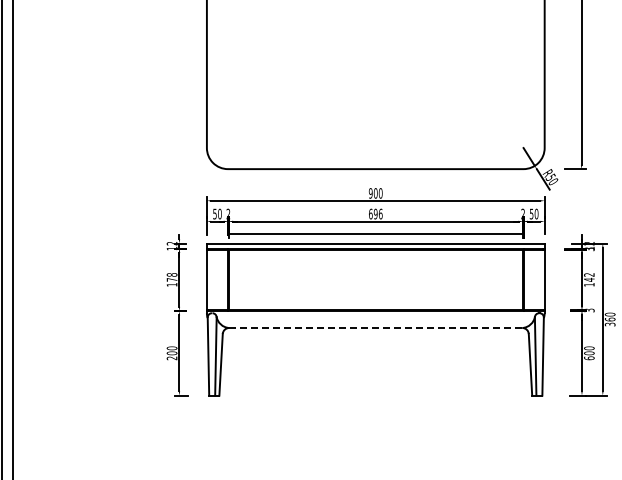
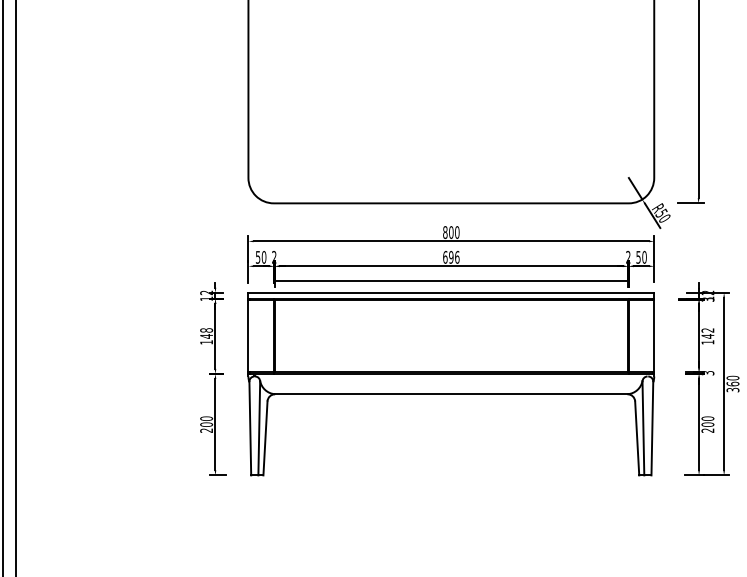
text: (370, 193) -> (444, 232), 900 -> 800
text: (171, 279) -> (205, 335), 178 -> 148
line: (375, 328) -> (450, 394), dashed -> solid
text: (589, 358) -> (708, 430), 600 -> 200

